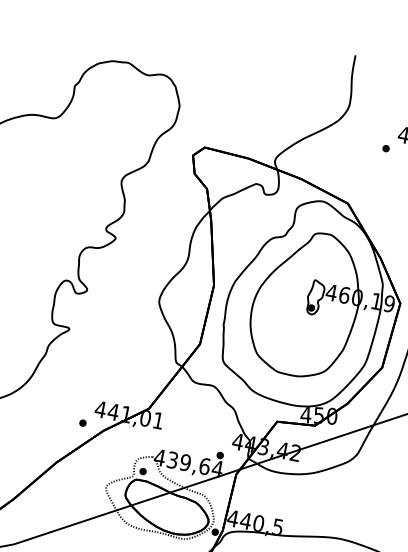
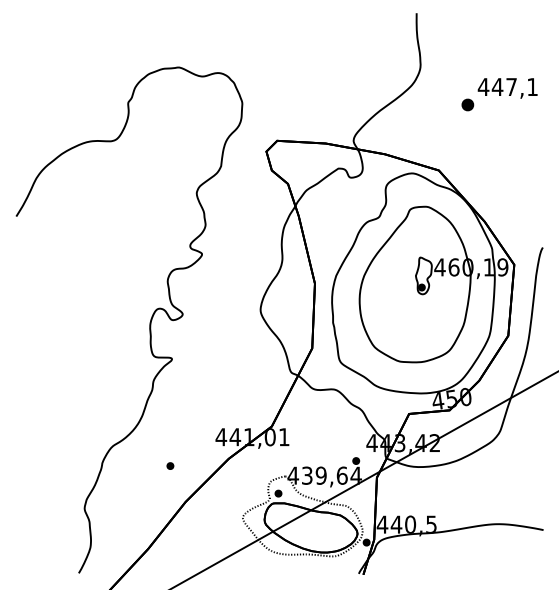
part: (385, 148) -> (467, 104), size x1.6
part: (83, 422) -> (170, 465), moved

